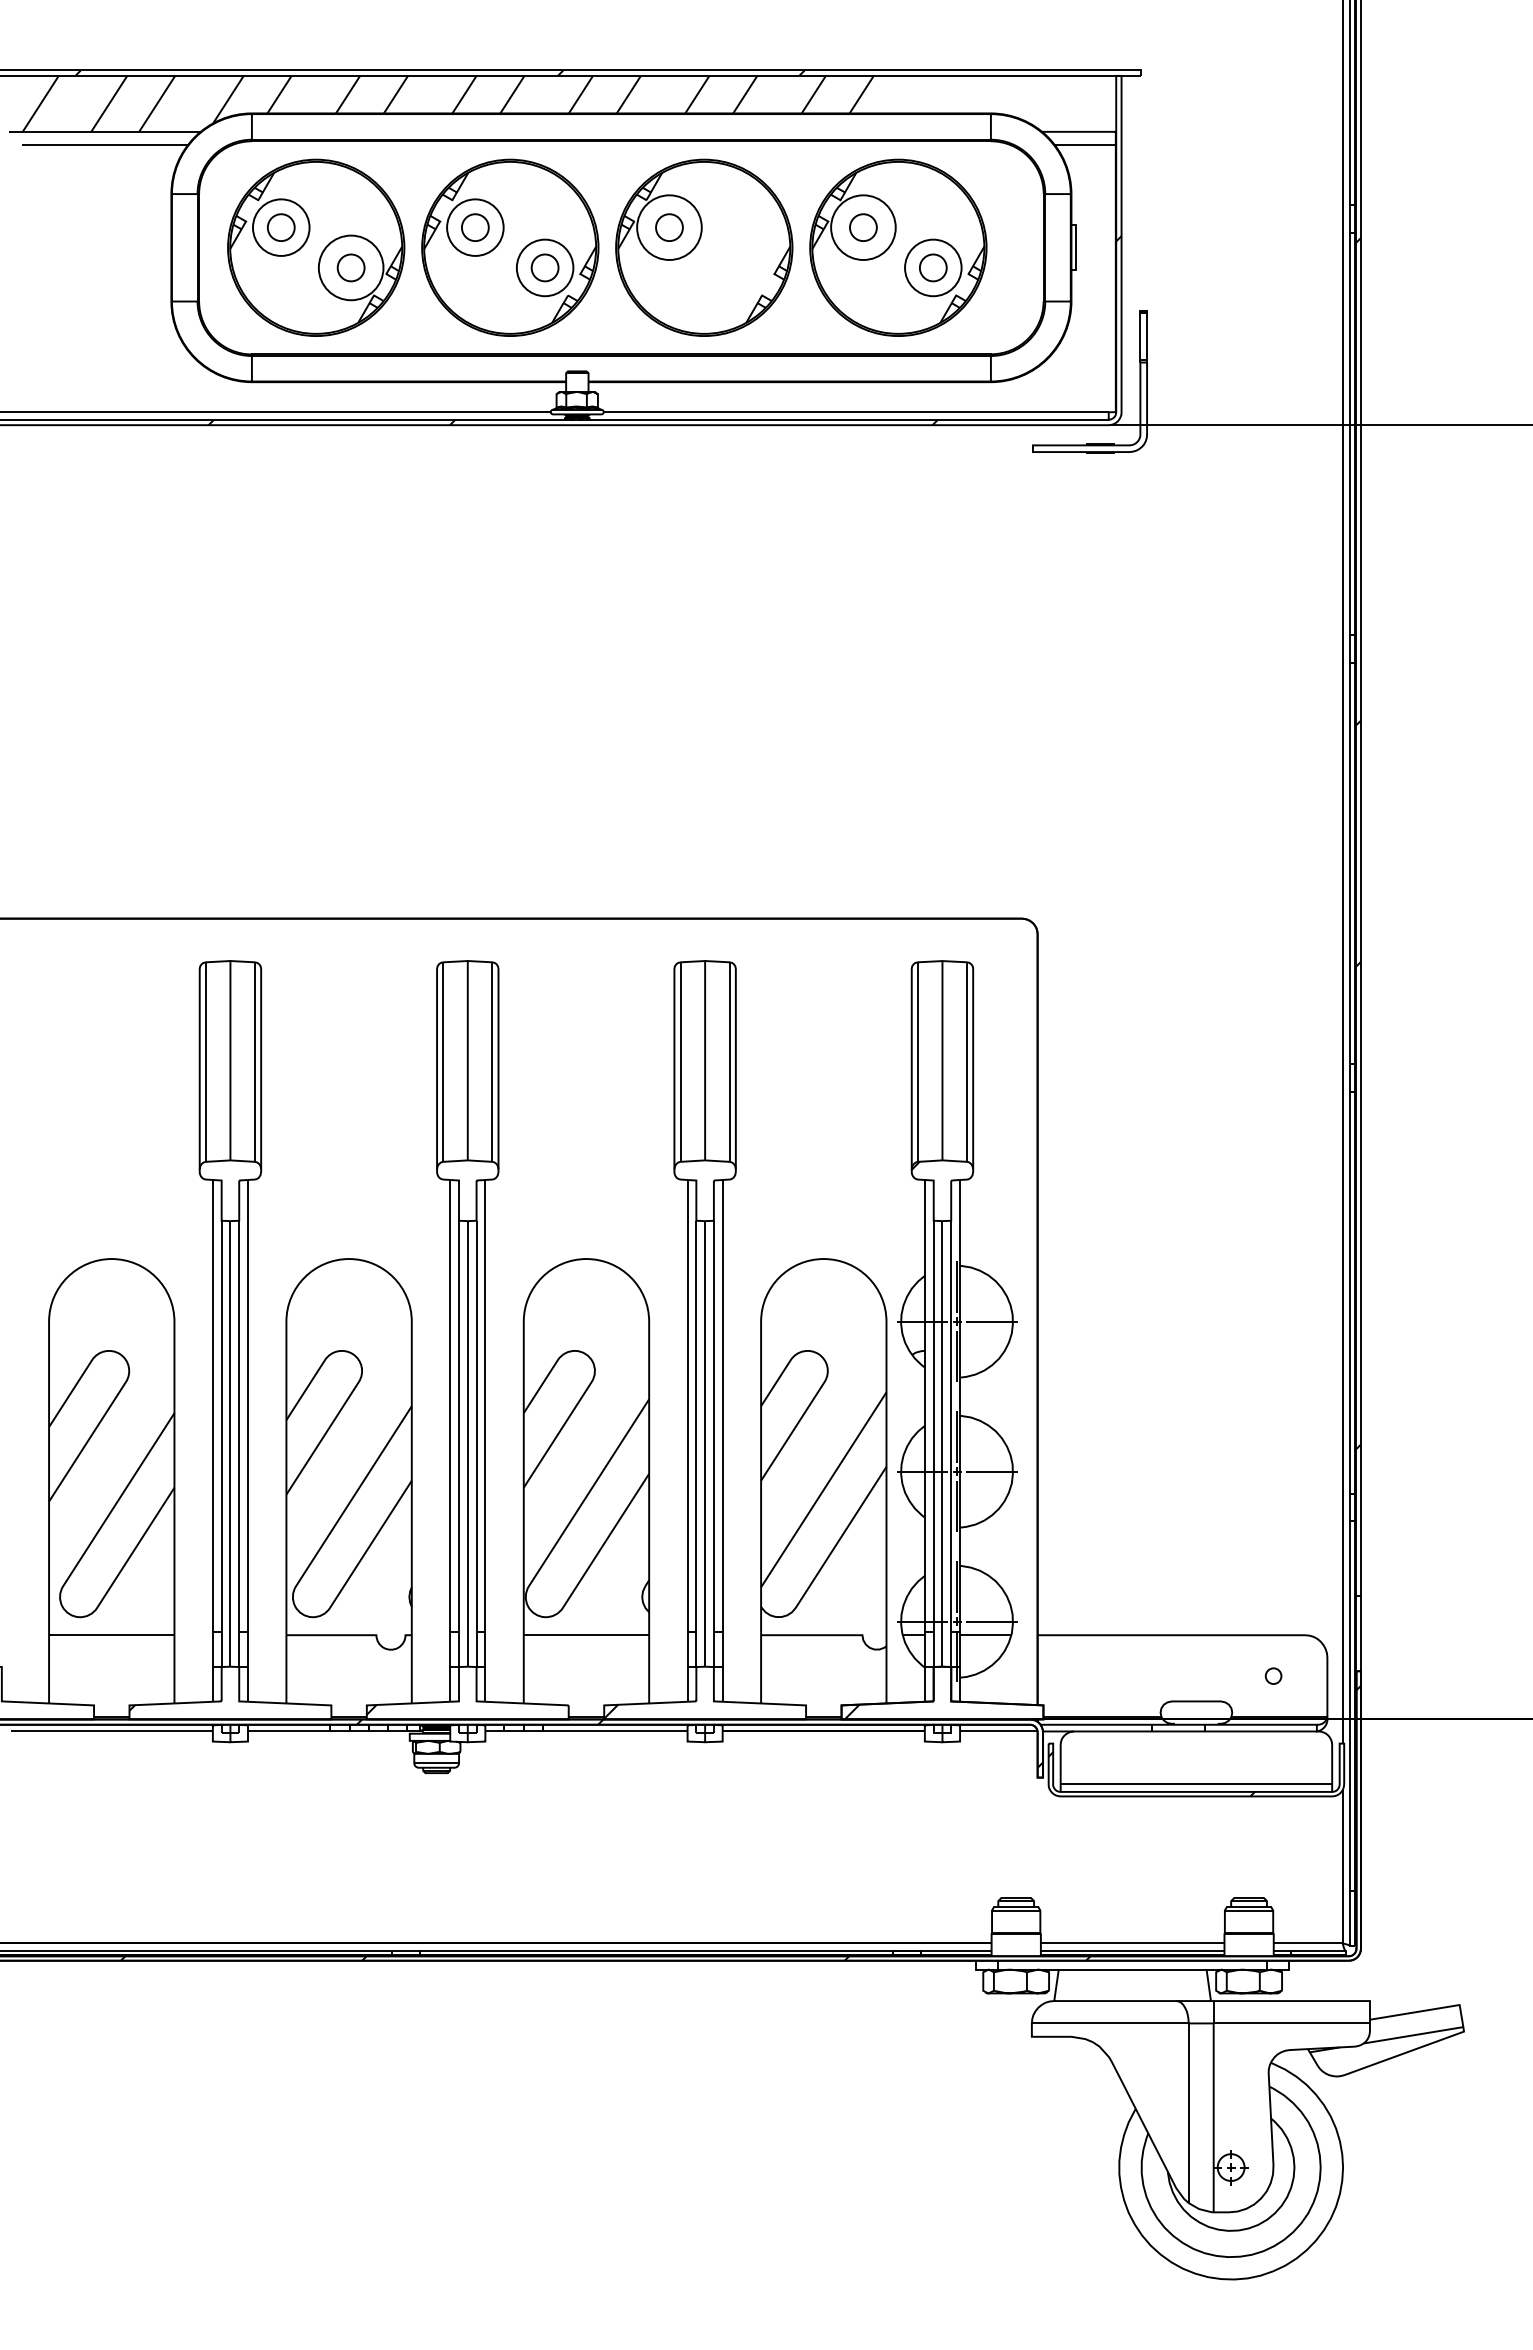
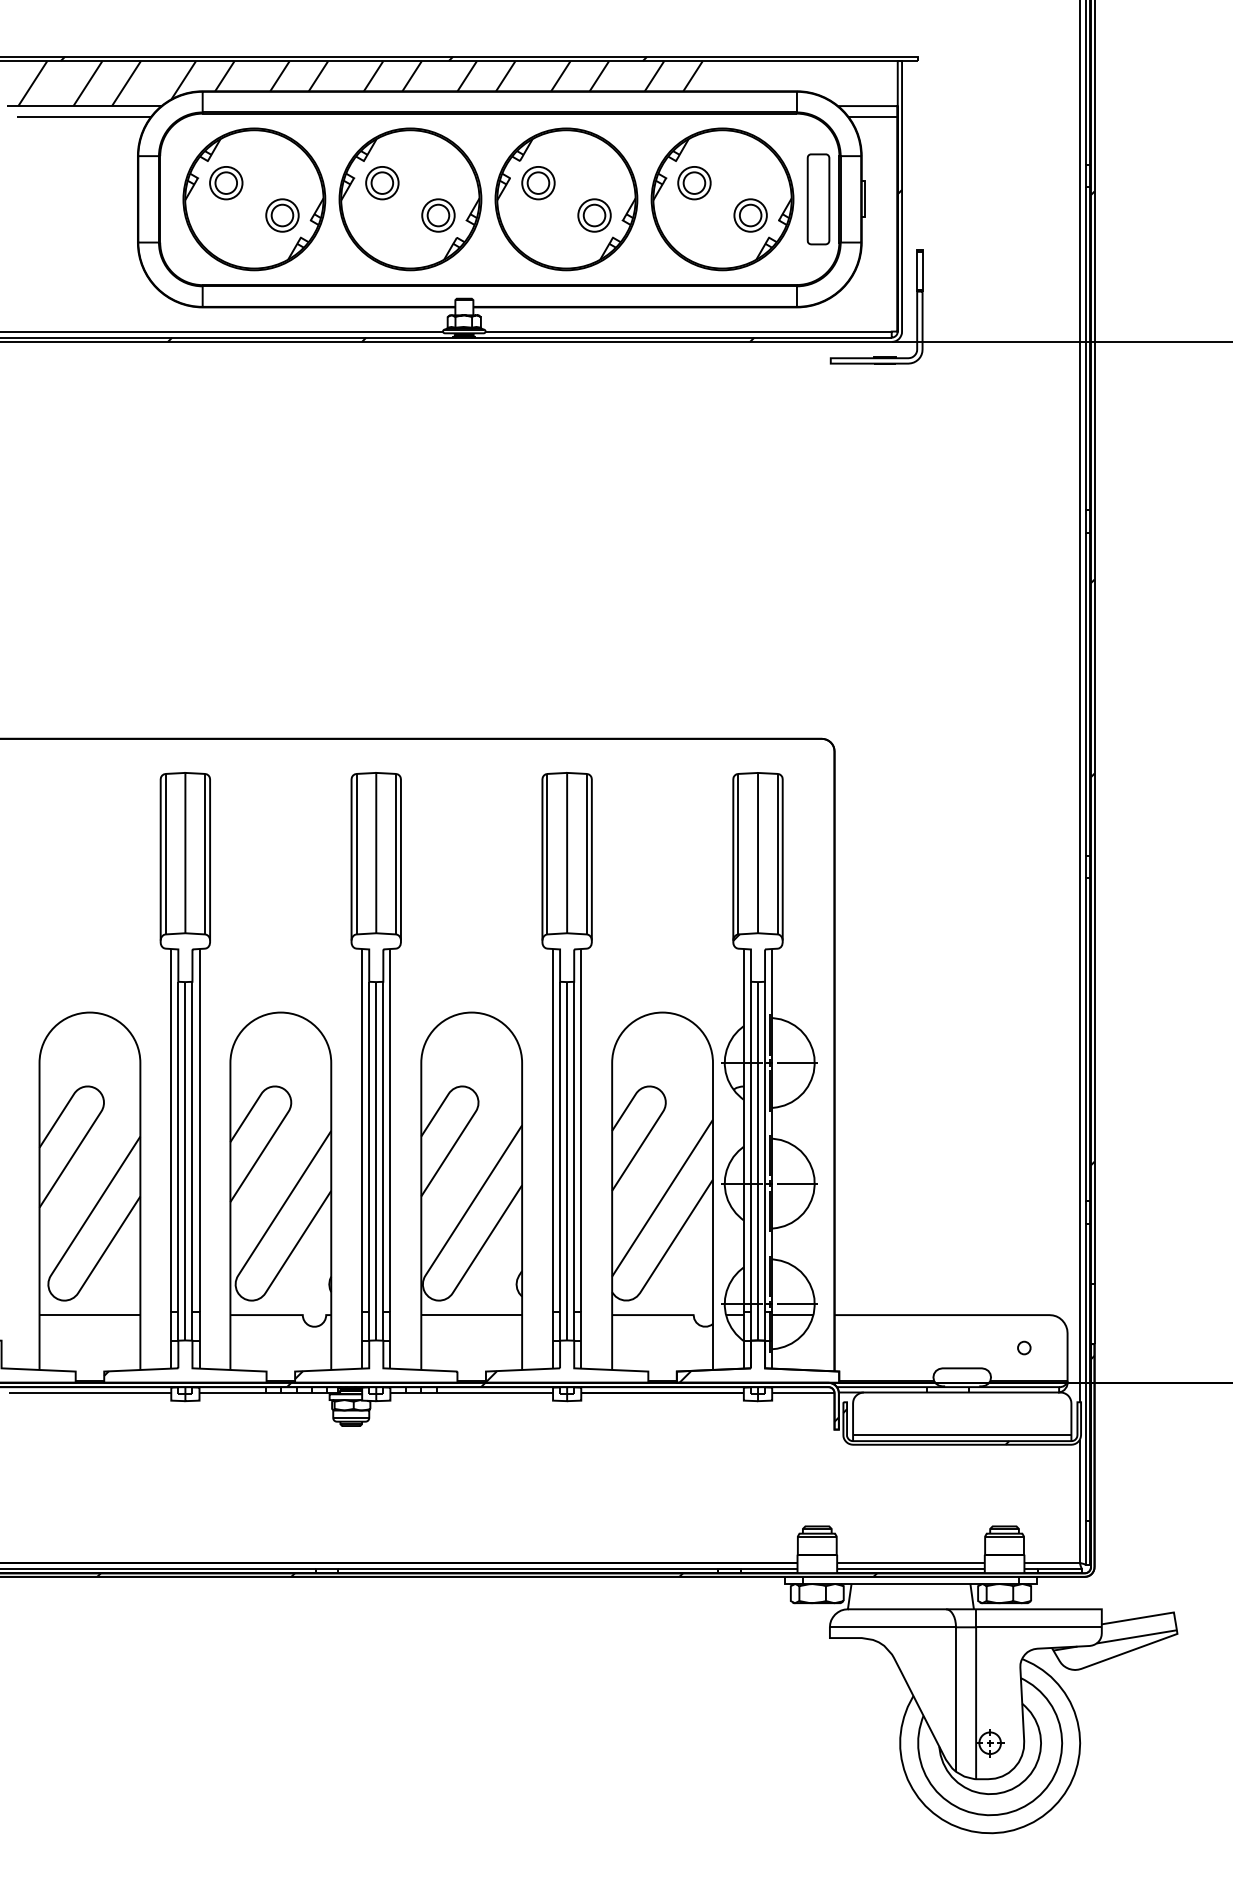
circle: (281, 227) -> (226, 183), size x0.71
circle: (475, 227) -> (382, 183), size x0.71
circle: (669, 227) -> (538, 183), size x0.62
circle: (863, 227) -> (694, 183), size x0.62
part: (1017, 247) -> (818, 199), added
circle: (350, 267) -> (281, 215), size x0.62
circle: (544, 267) -> (437, 215), size x0.71
part: (739, 267) -> (594, 215), added
circle: (933, 267) -> (750, 215), size x0.71

